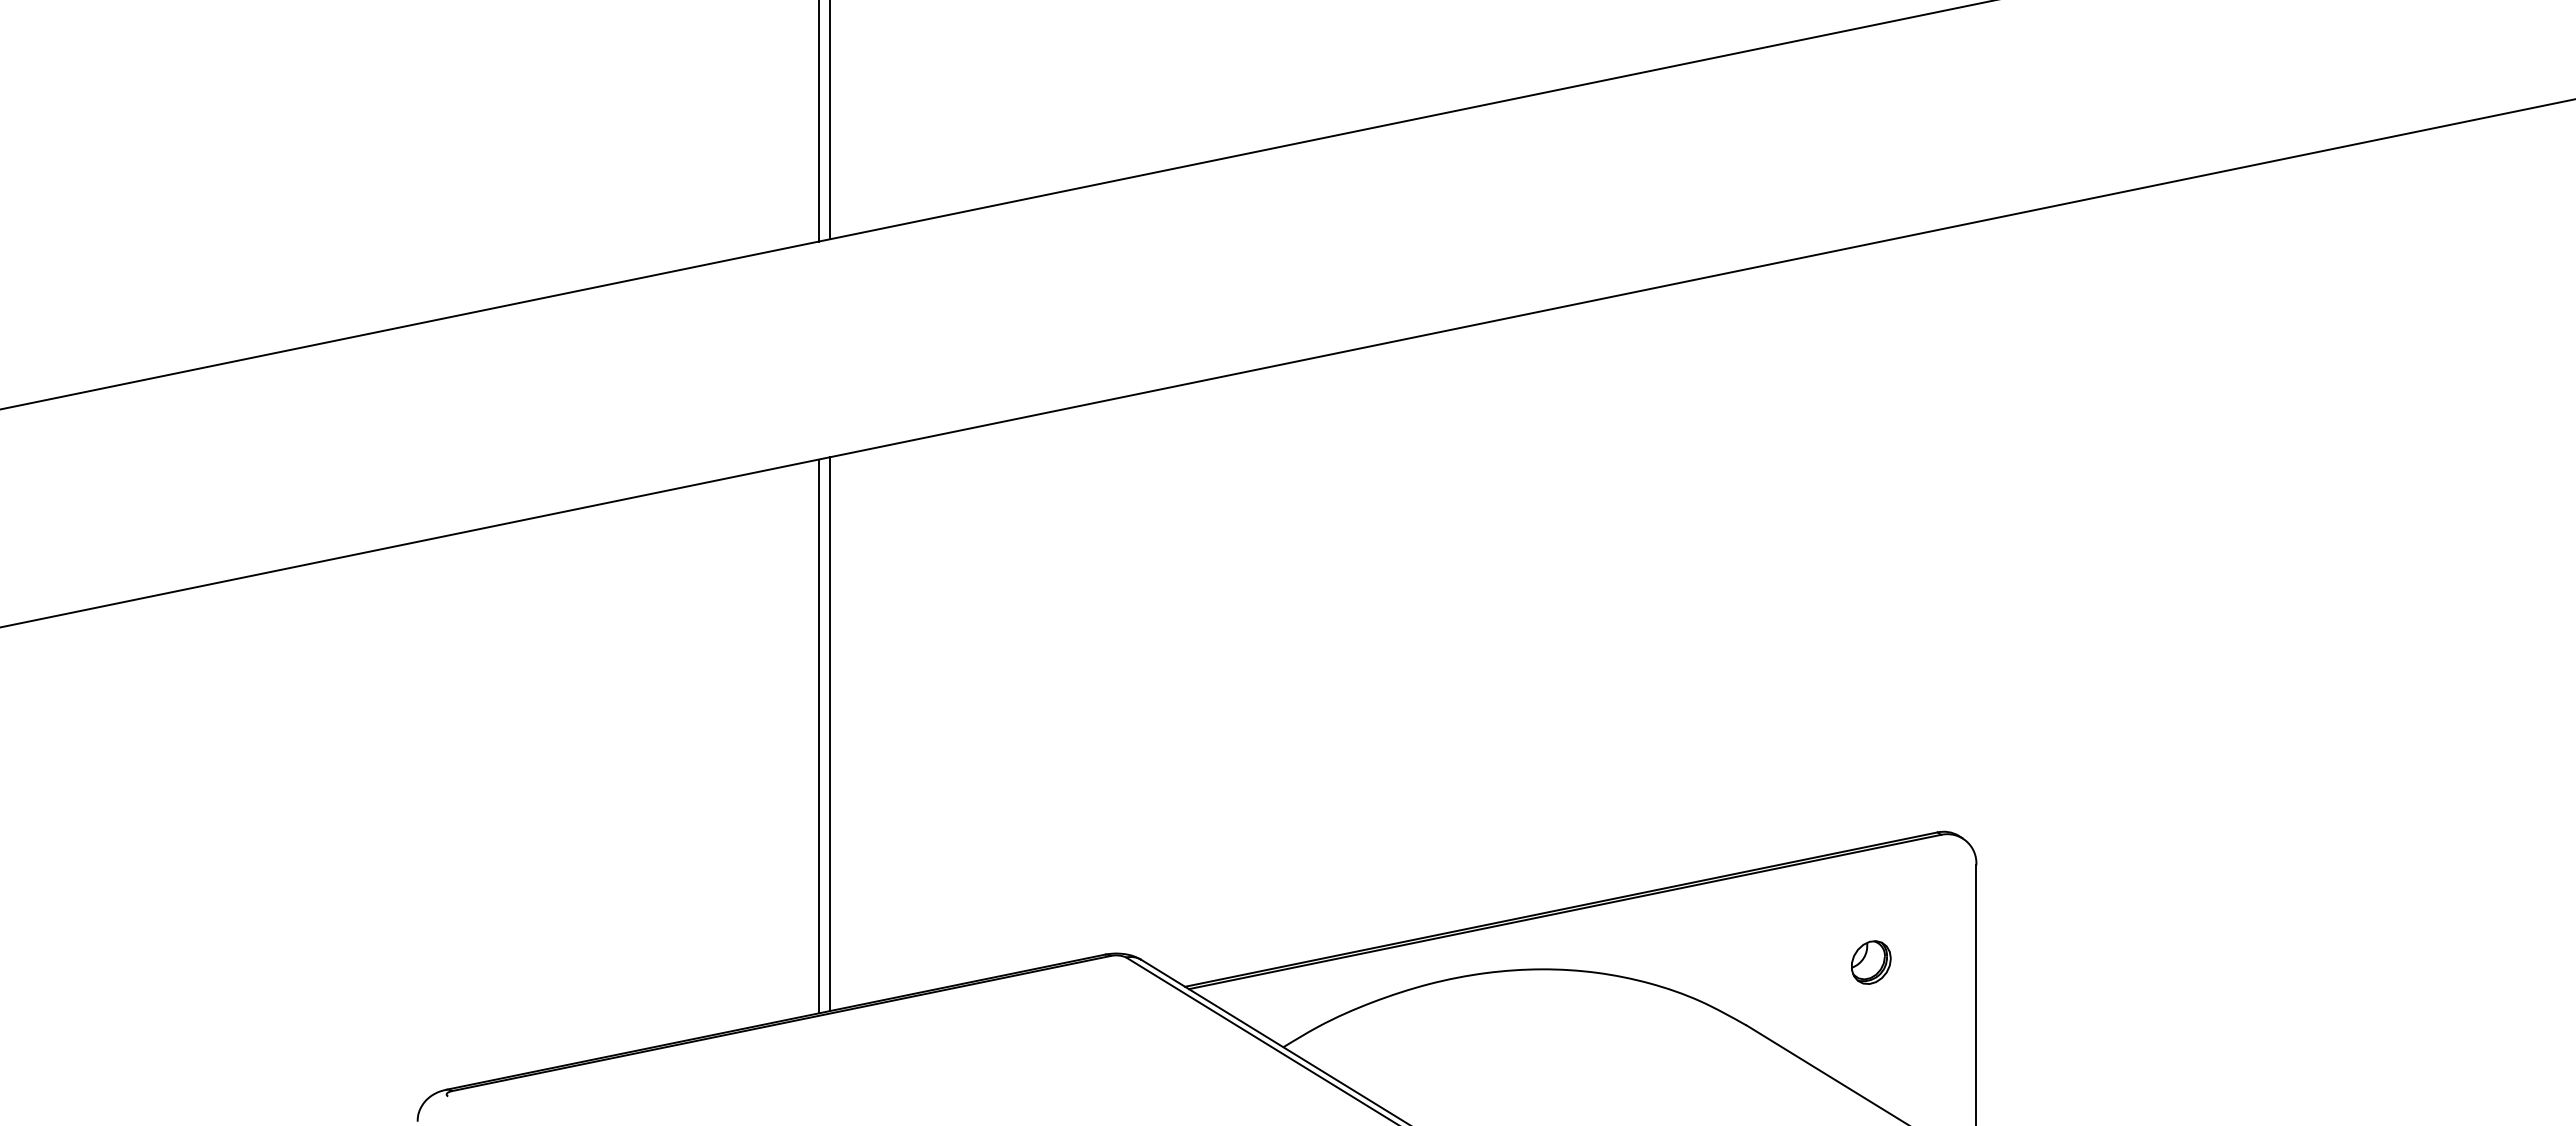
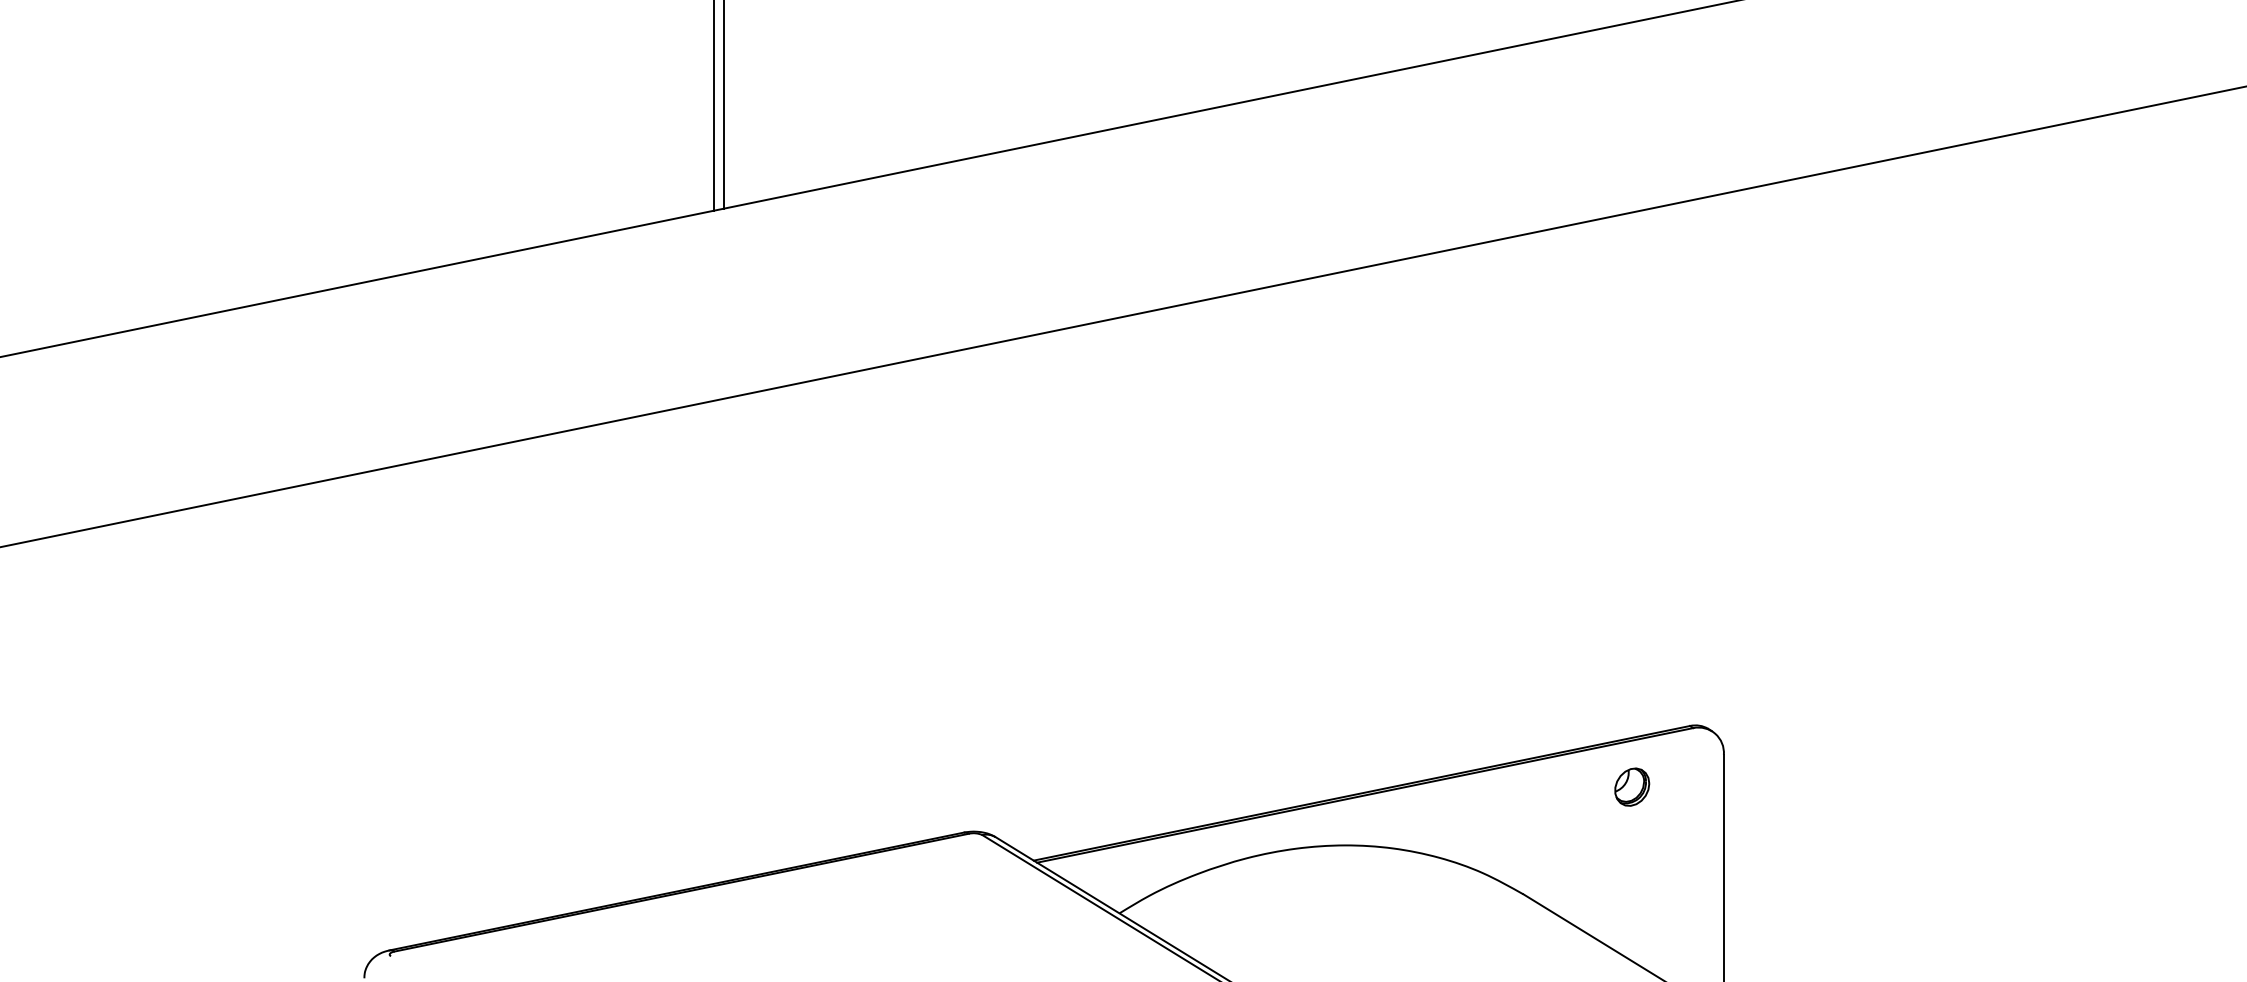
line: (830, 733) -> (724, 639), removed
line: (818, 736) -> (714, 642), removed
part: (1871, 962) -> (1632, 787), moved

